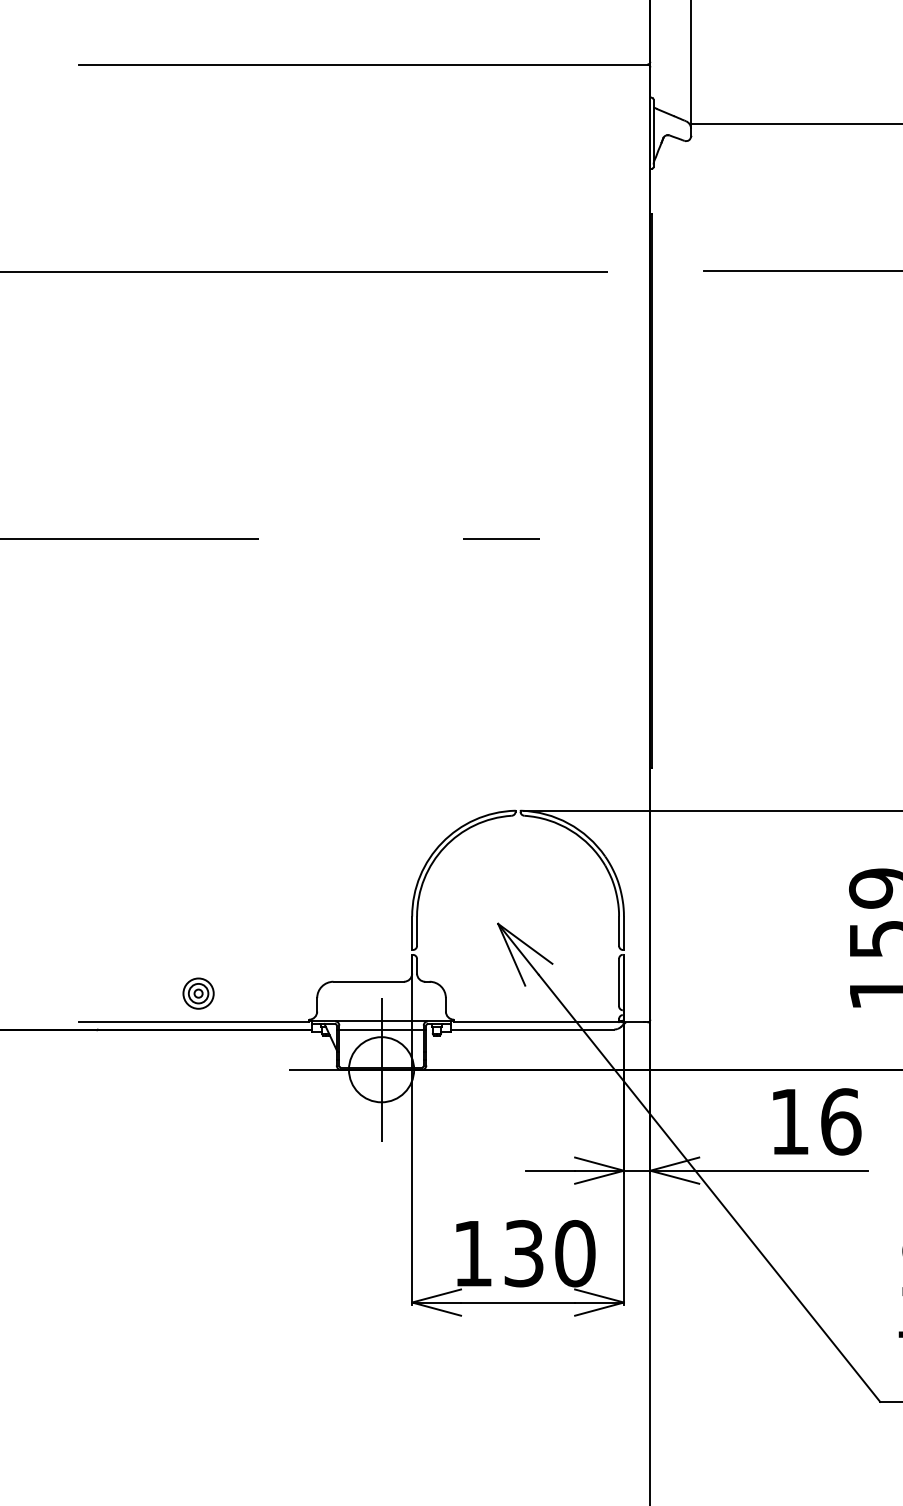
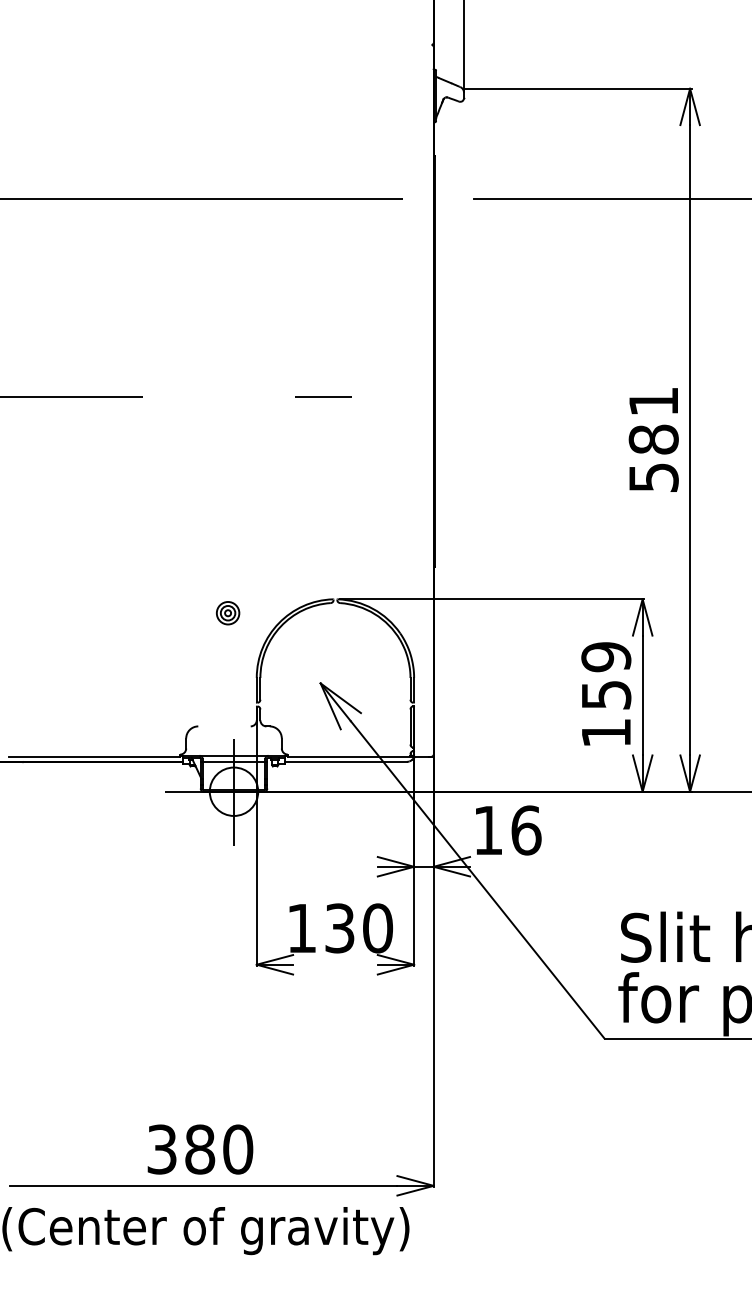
line: (363, 63) -> (220, 44), removed
line: (368, 981) -> (224, 726), removed
part: (199, 994) -> (228, 613), moved
text: (816, 1121) -> (508, 830), moved
line: (550, 1170) -> (359, 866), removed
line: (783, 1170) -> (532, 866), removed
line: (518, 1302) -> (335, 964), removed

